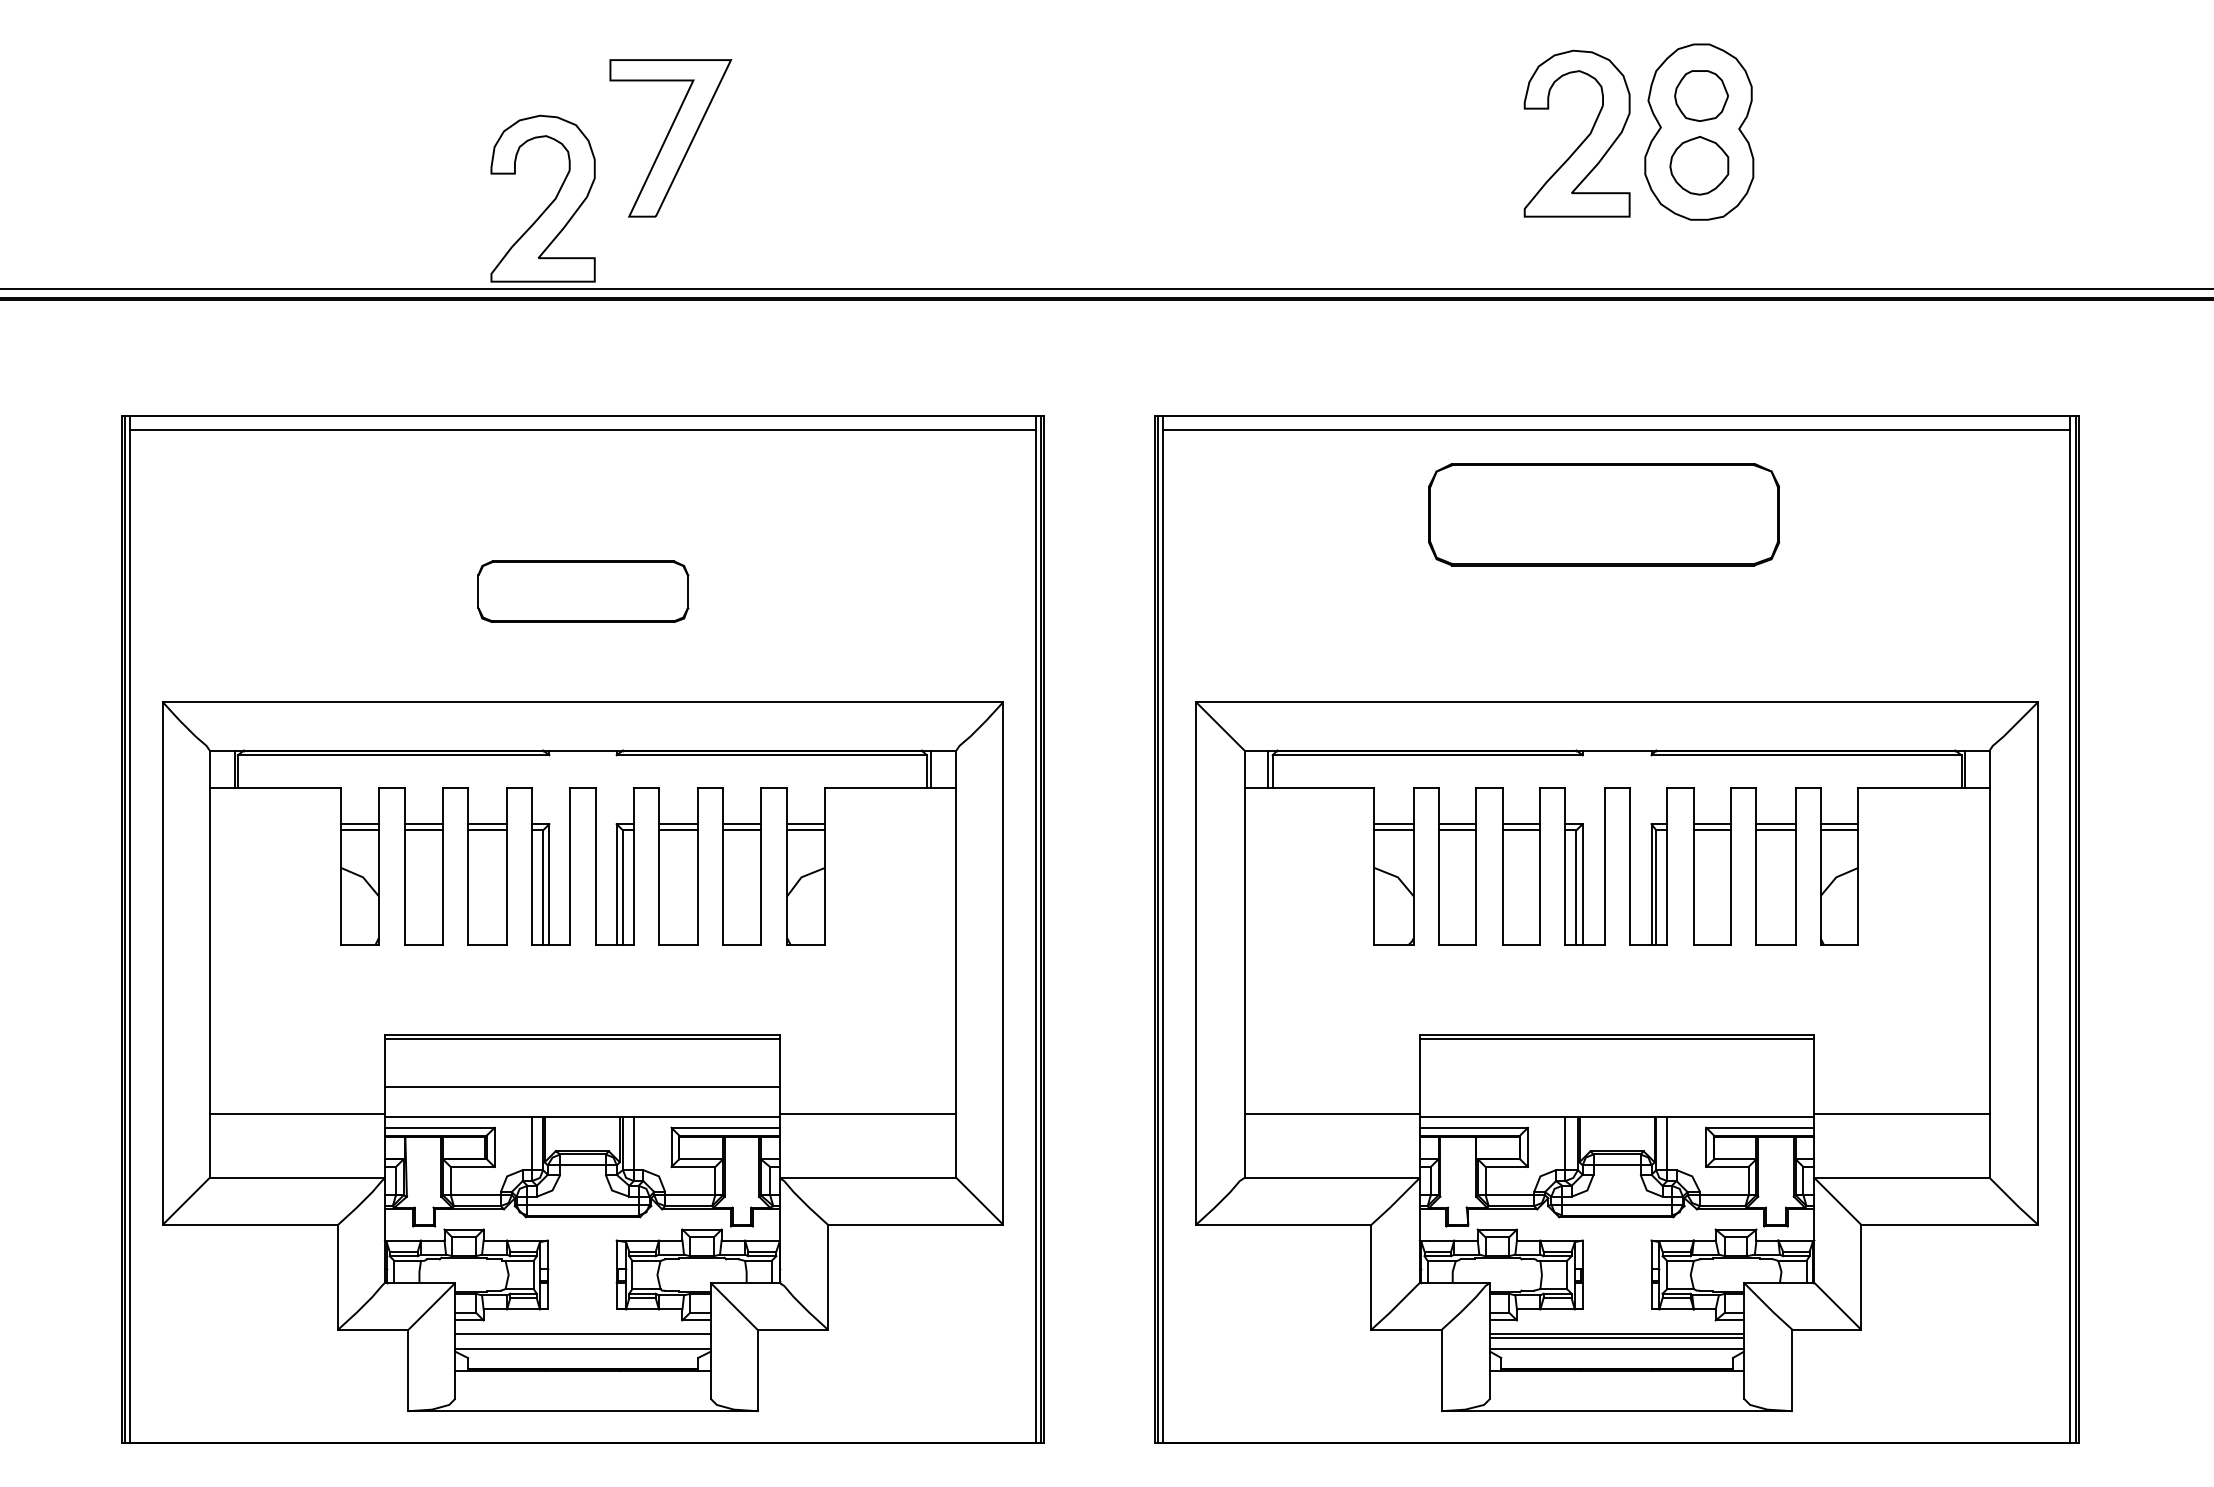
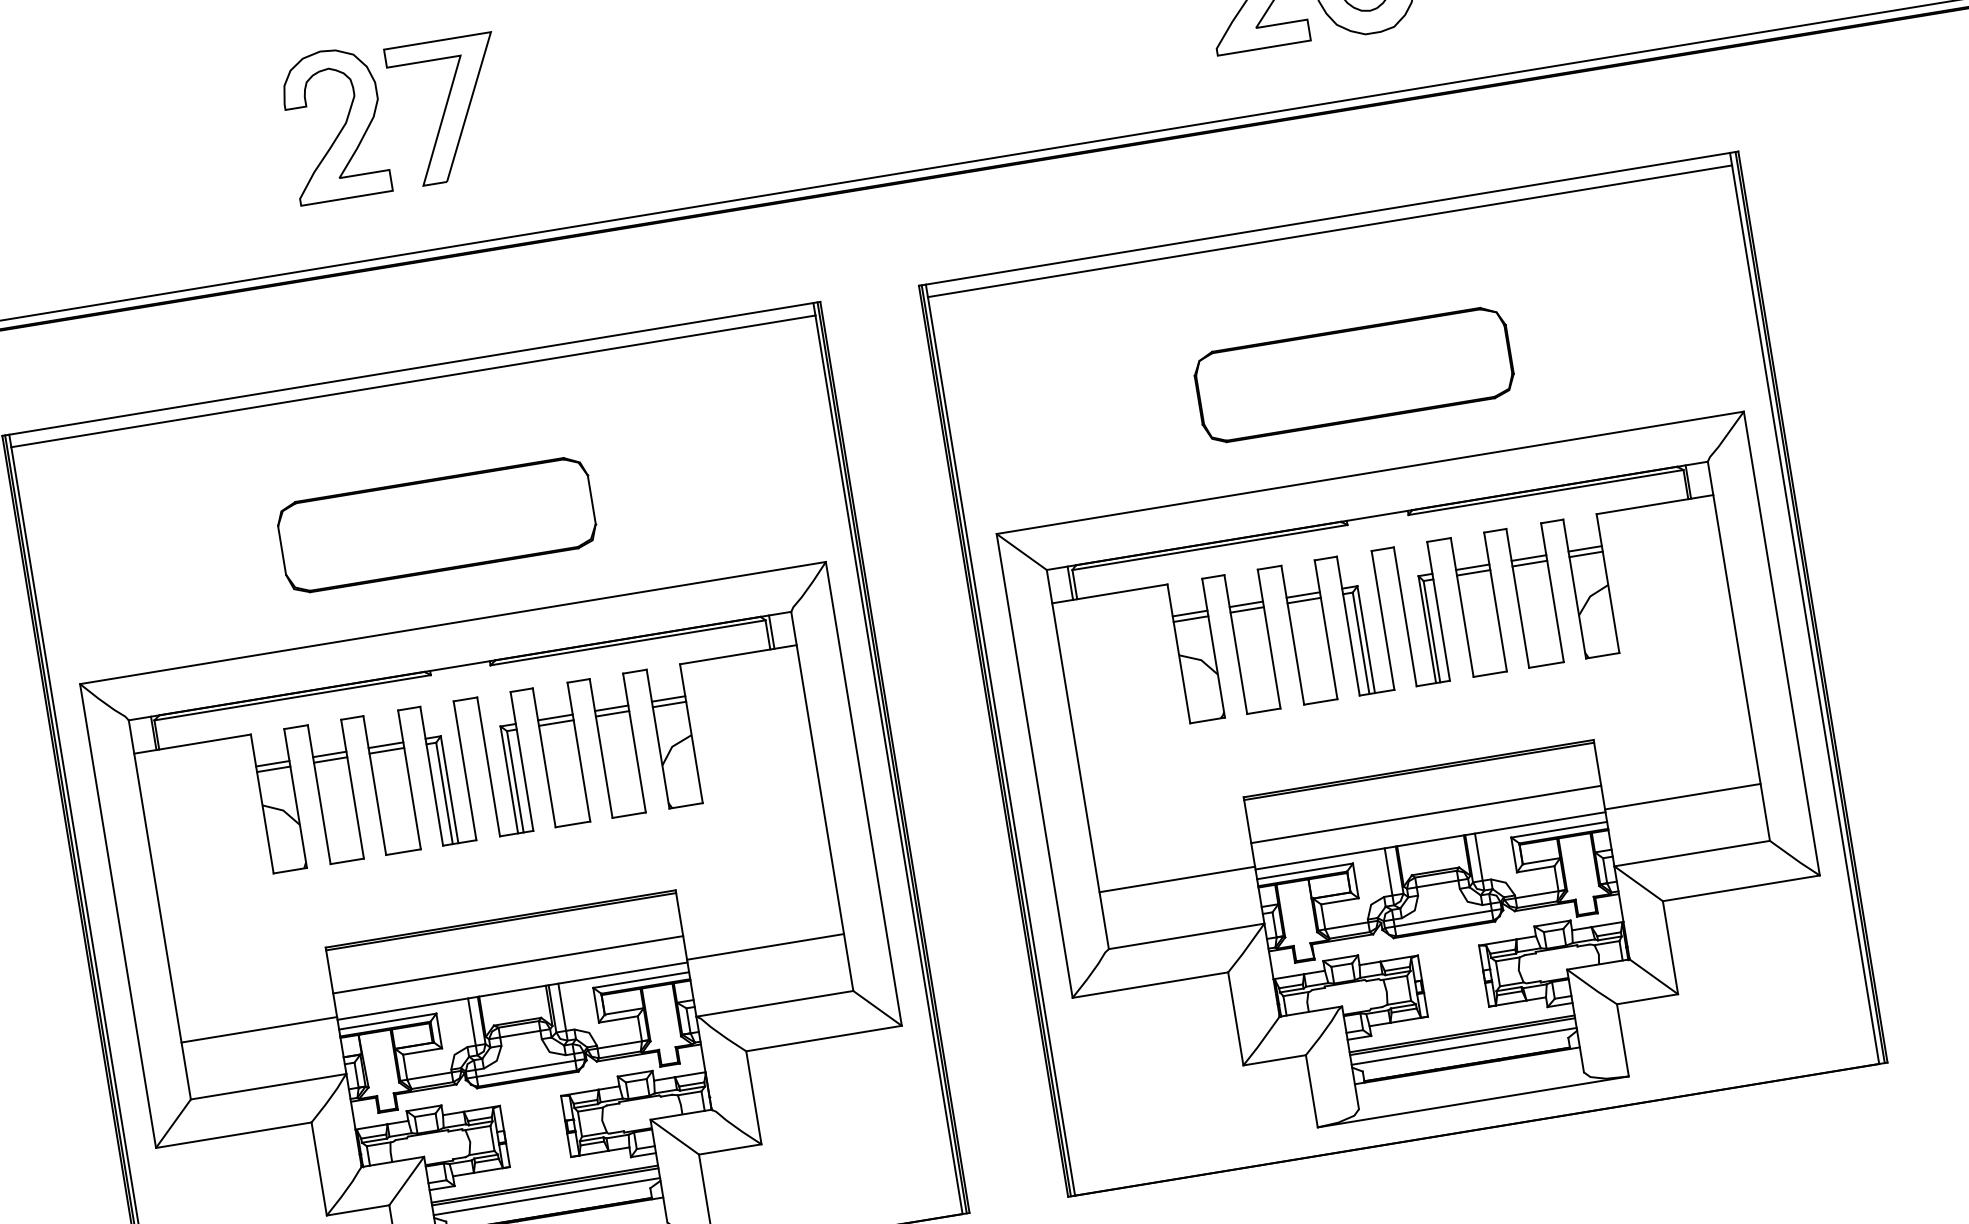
part: (549, 204) -> (341, 128), moved
part: (1604, 514) -> (1354, 374), moved
part: (583, 591) -> (437, 524), size x1.67
line: (1616, 1087) -> (1425, 814), added
line: (582, 1337) -> (544, 1186), added

